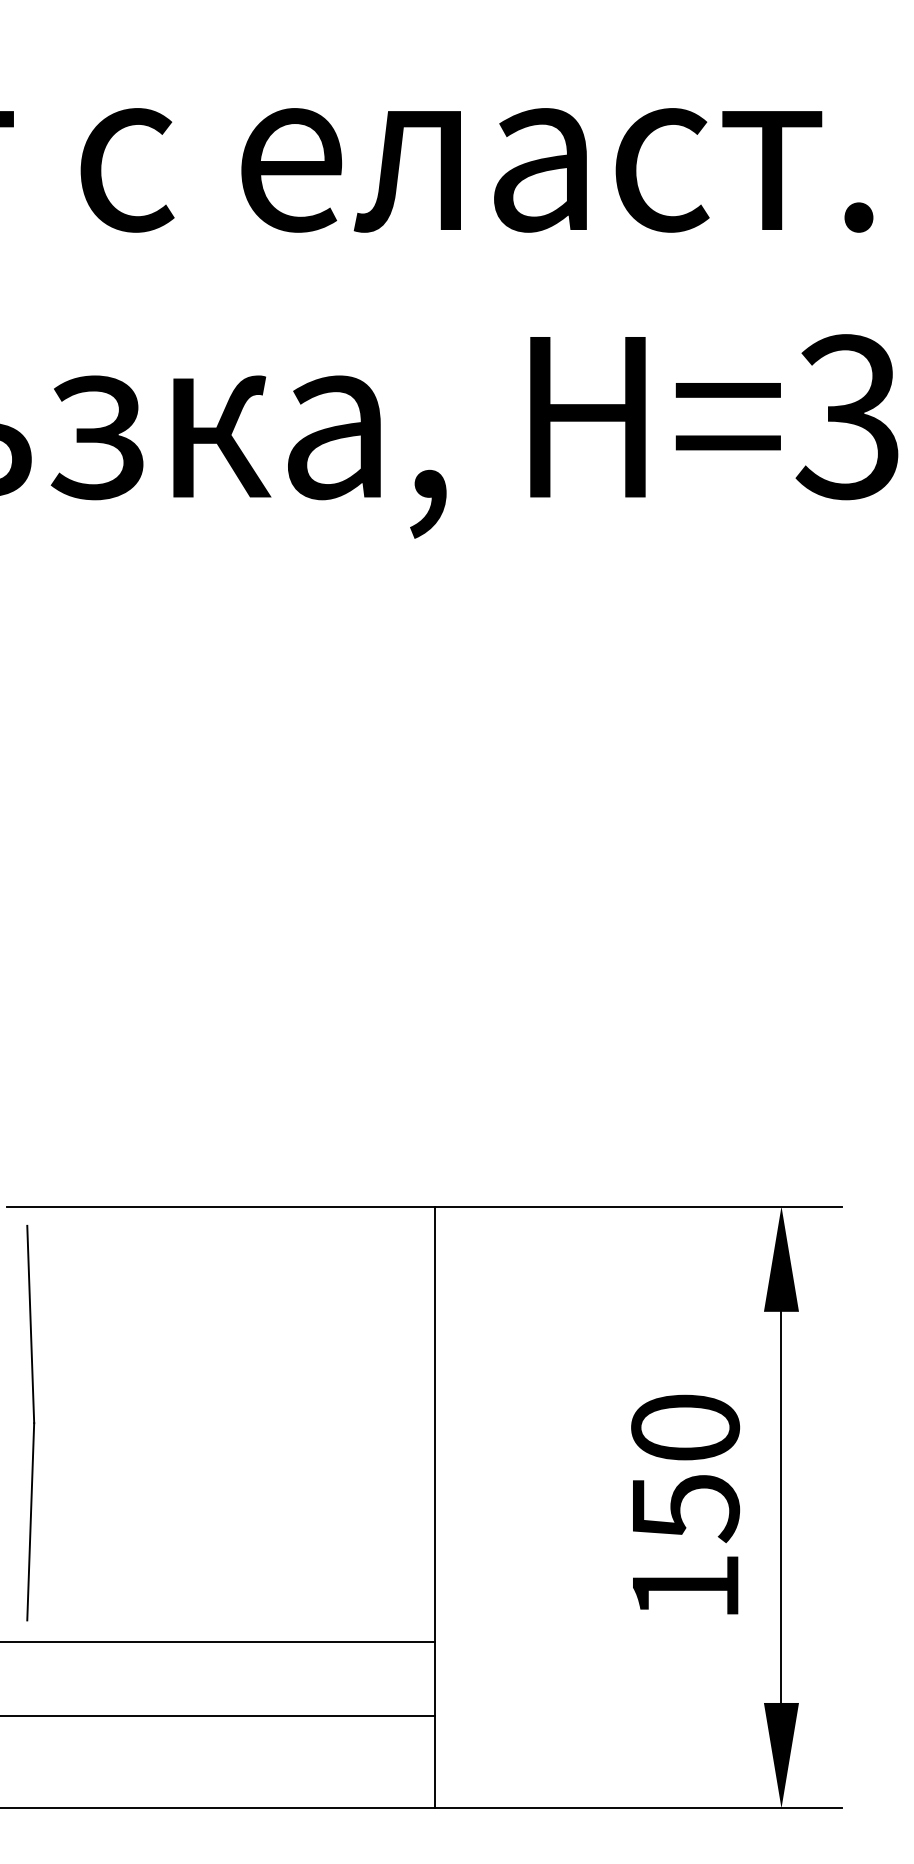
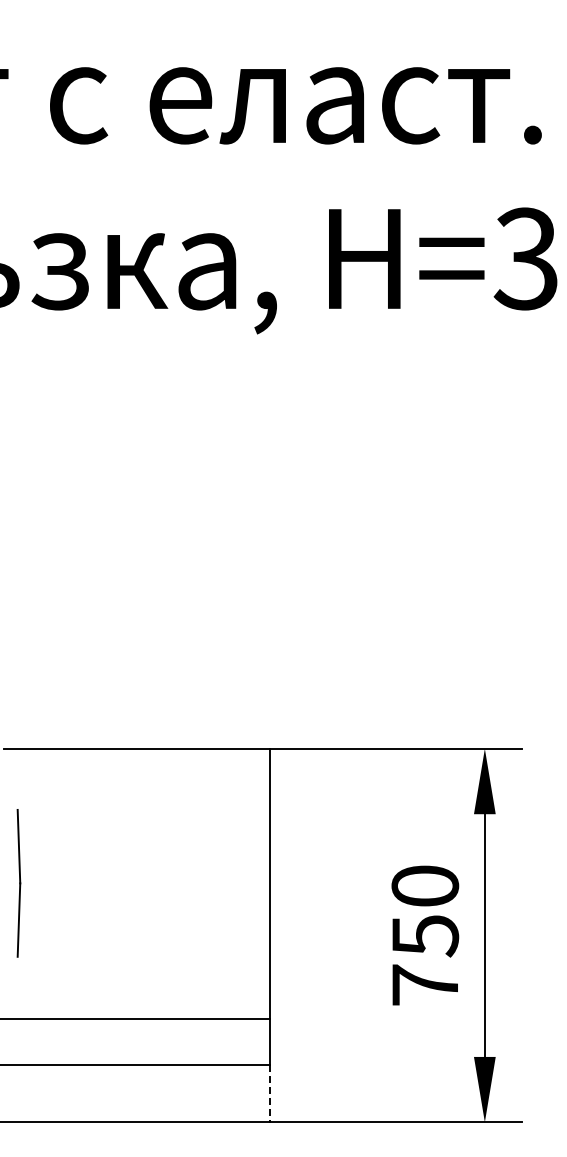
part: (29, 1423) -> (18, 883), size x0.6
text: (684, 1586) -> (424, 984), 150 -> 750
line: (436, 1761) -> (270, 1093), solid -> dashed

